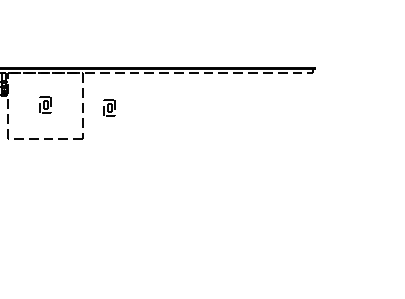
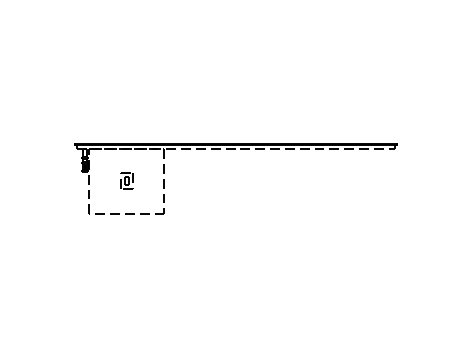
part: (109, 107) -> (190, 183), removed

